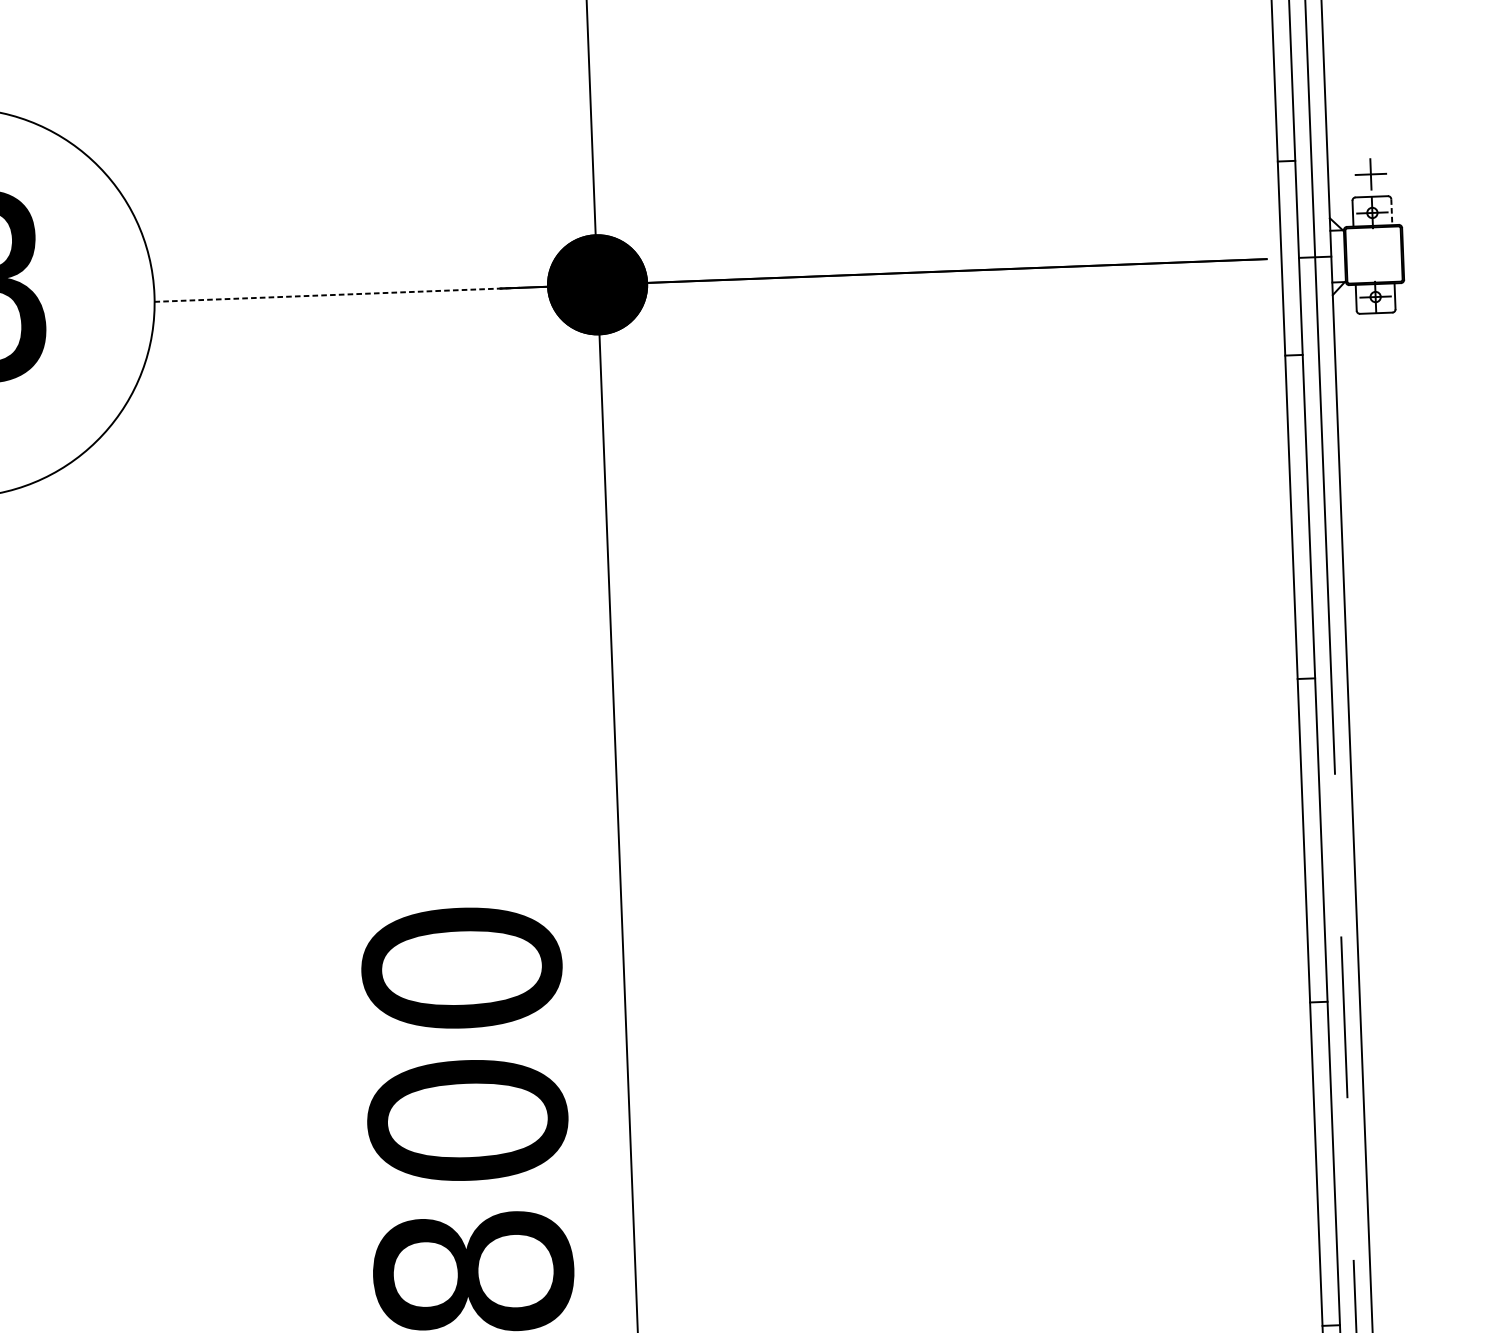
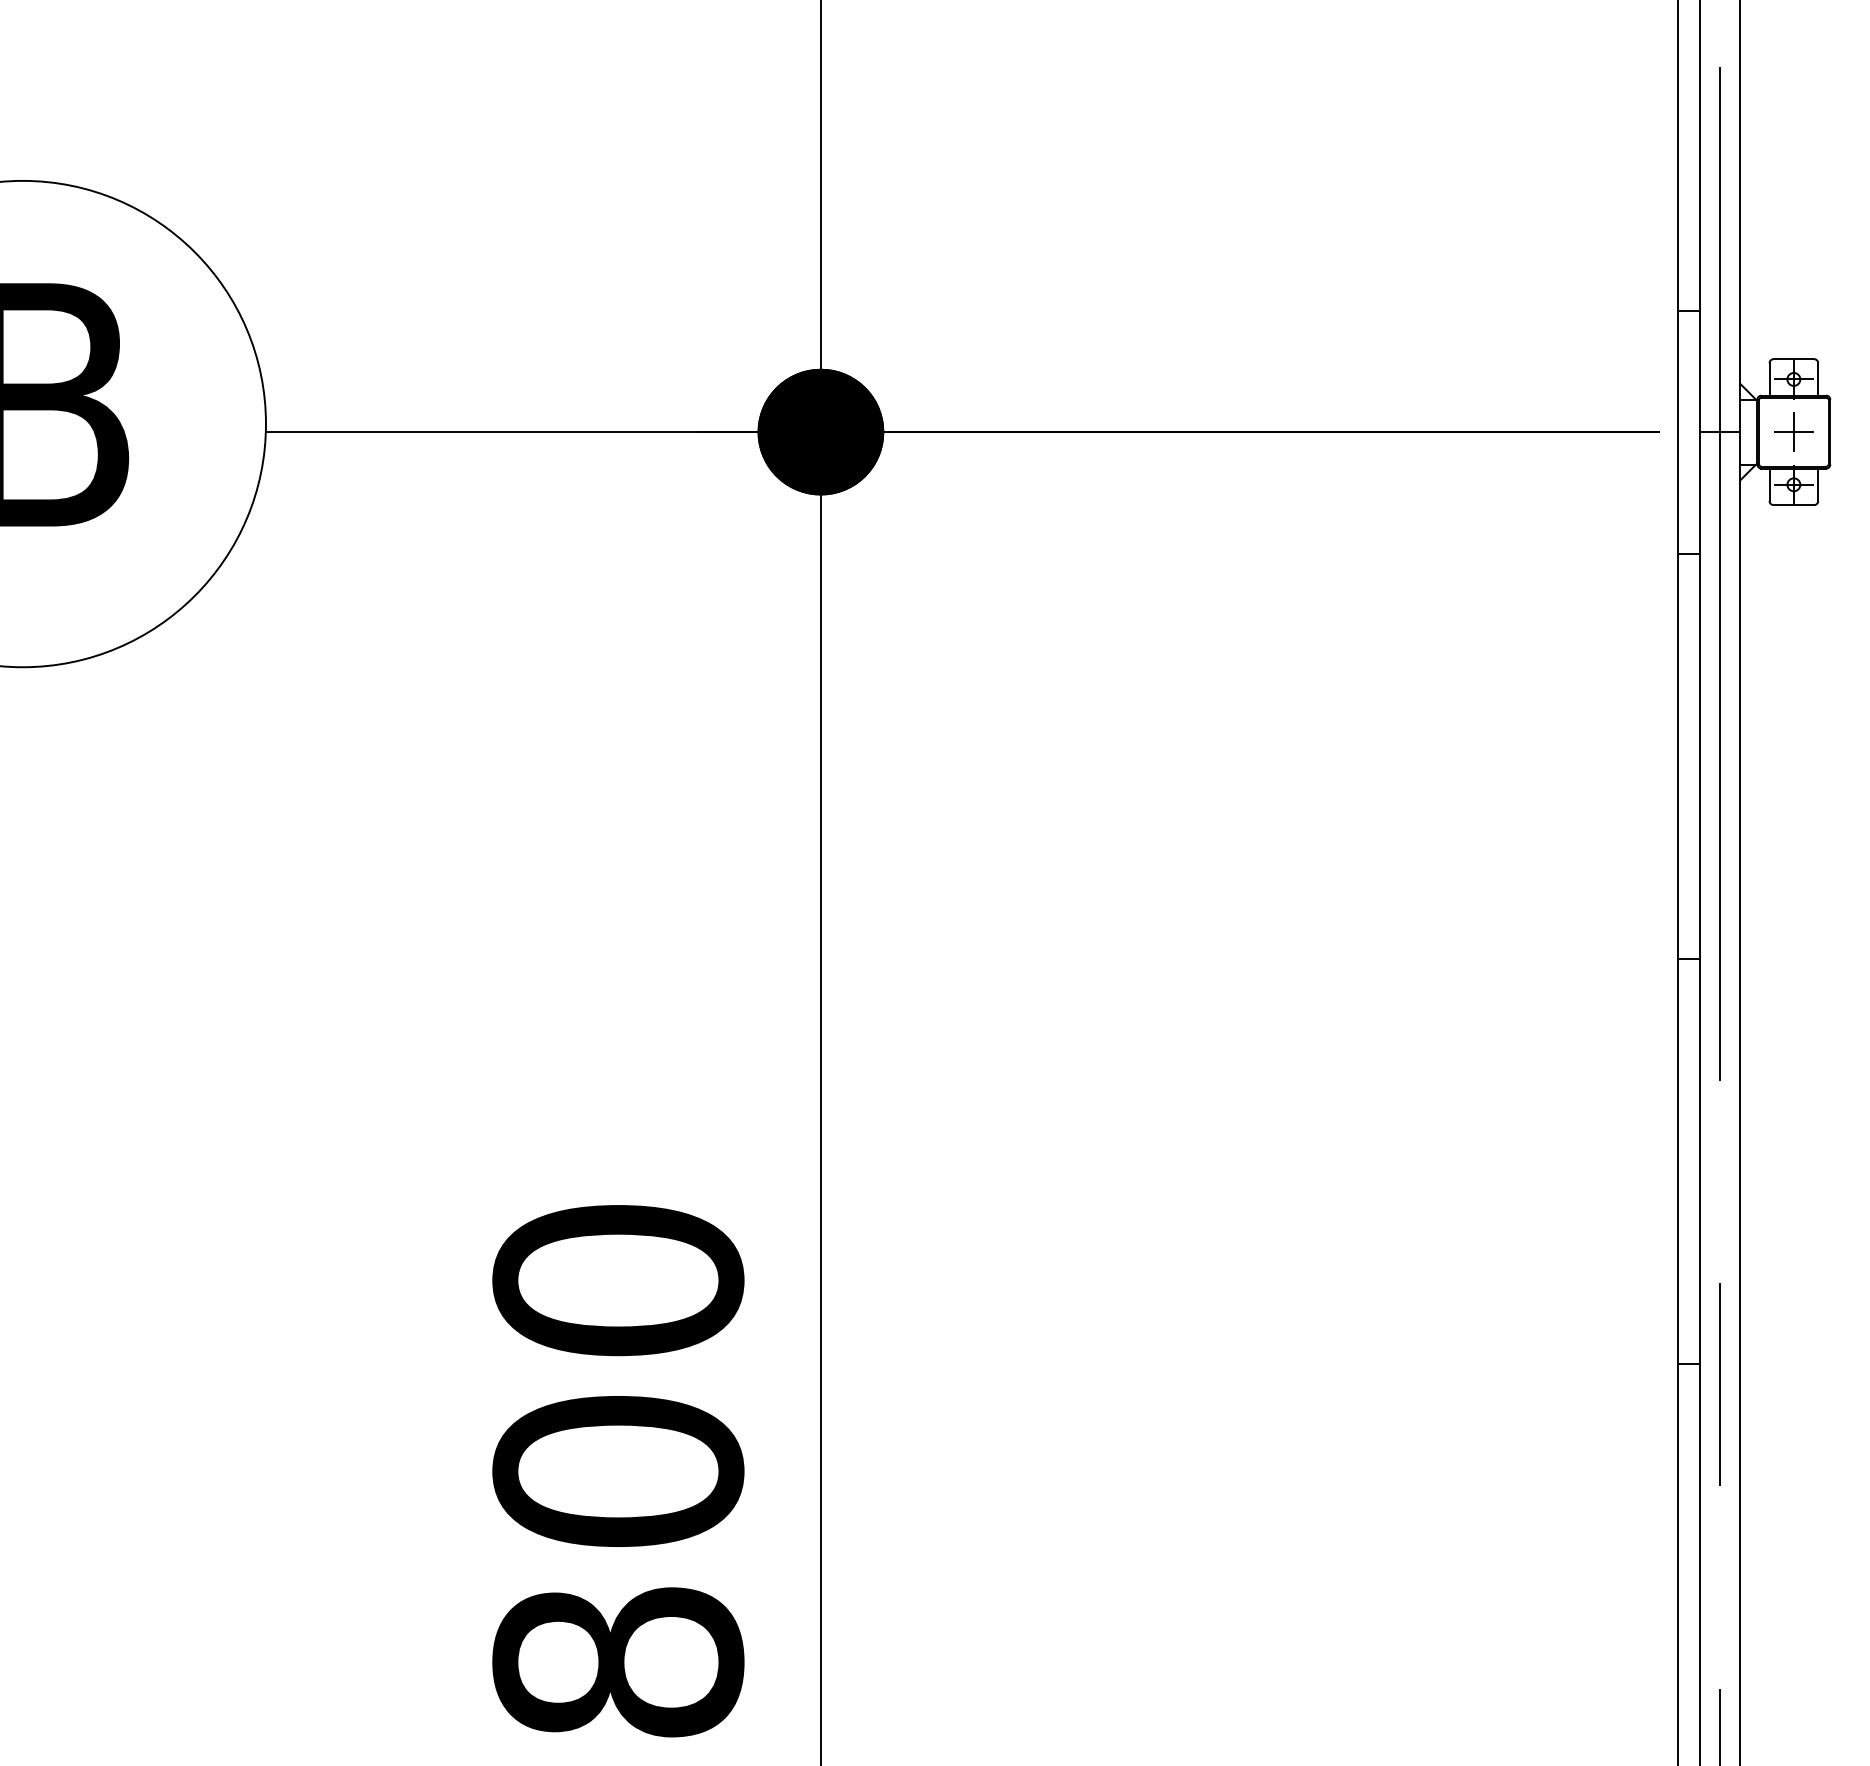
part: (1370, 173) -> (1793, 431), moved
line: (1392, 212) -> (1818, 379), dashed -> solid
line: (337, 295) -> (494, 432), dashed -> solid

